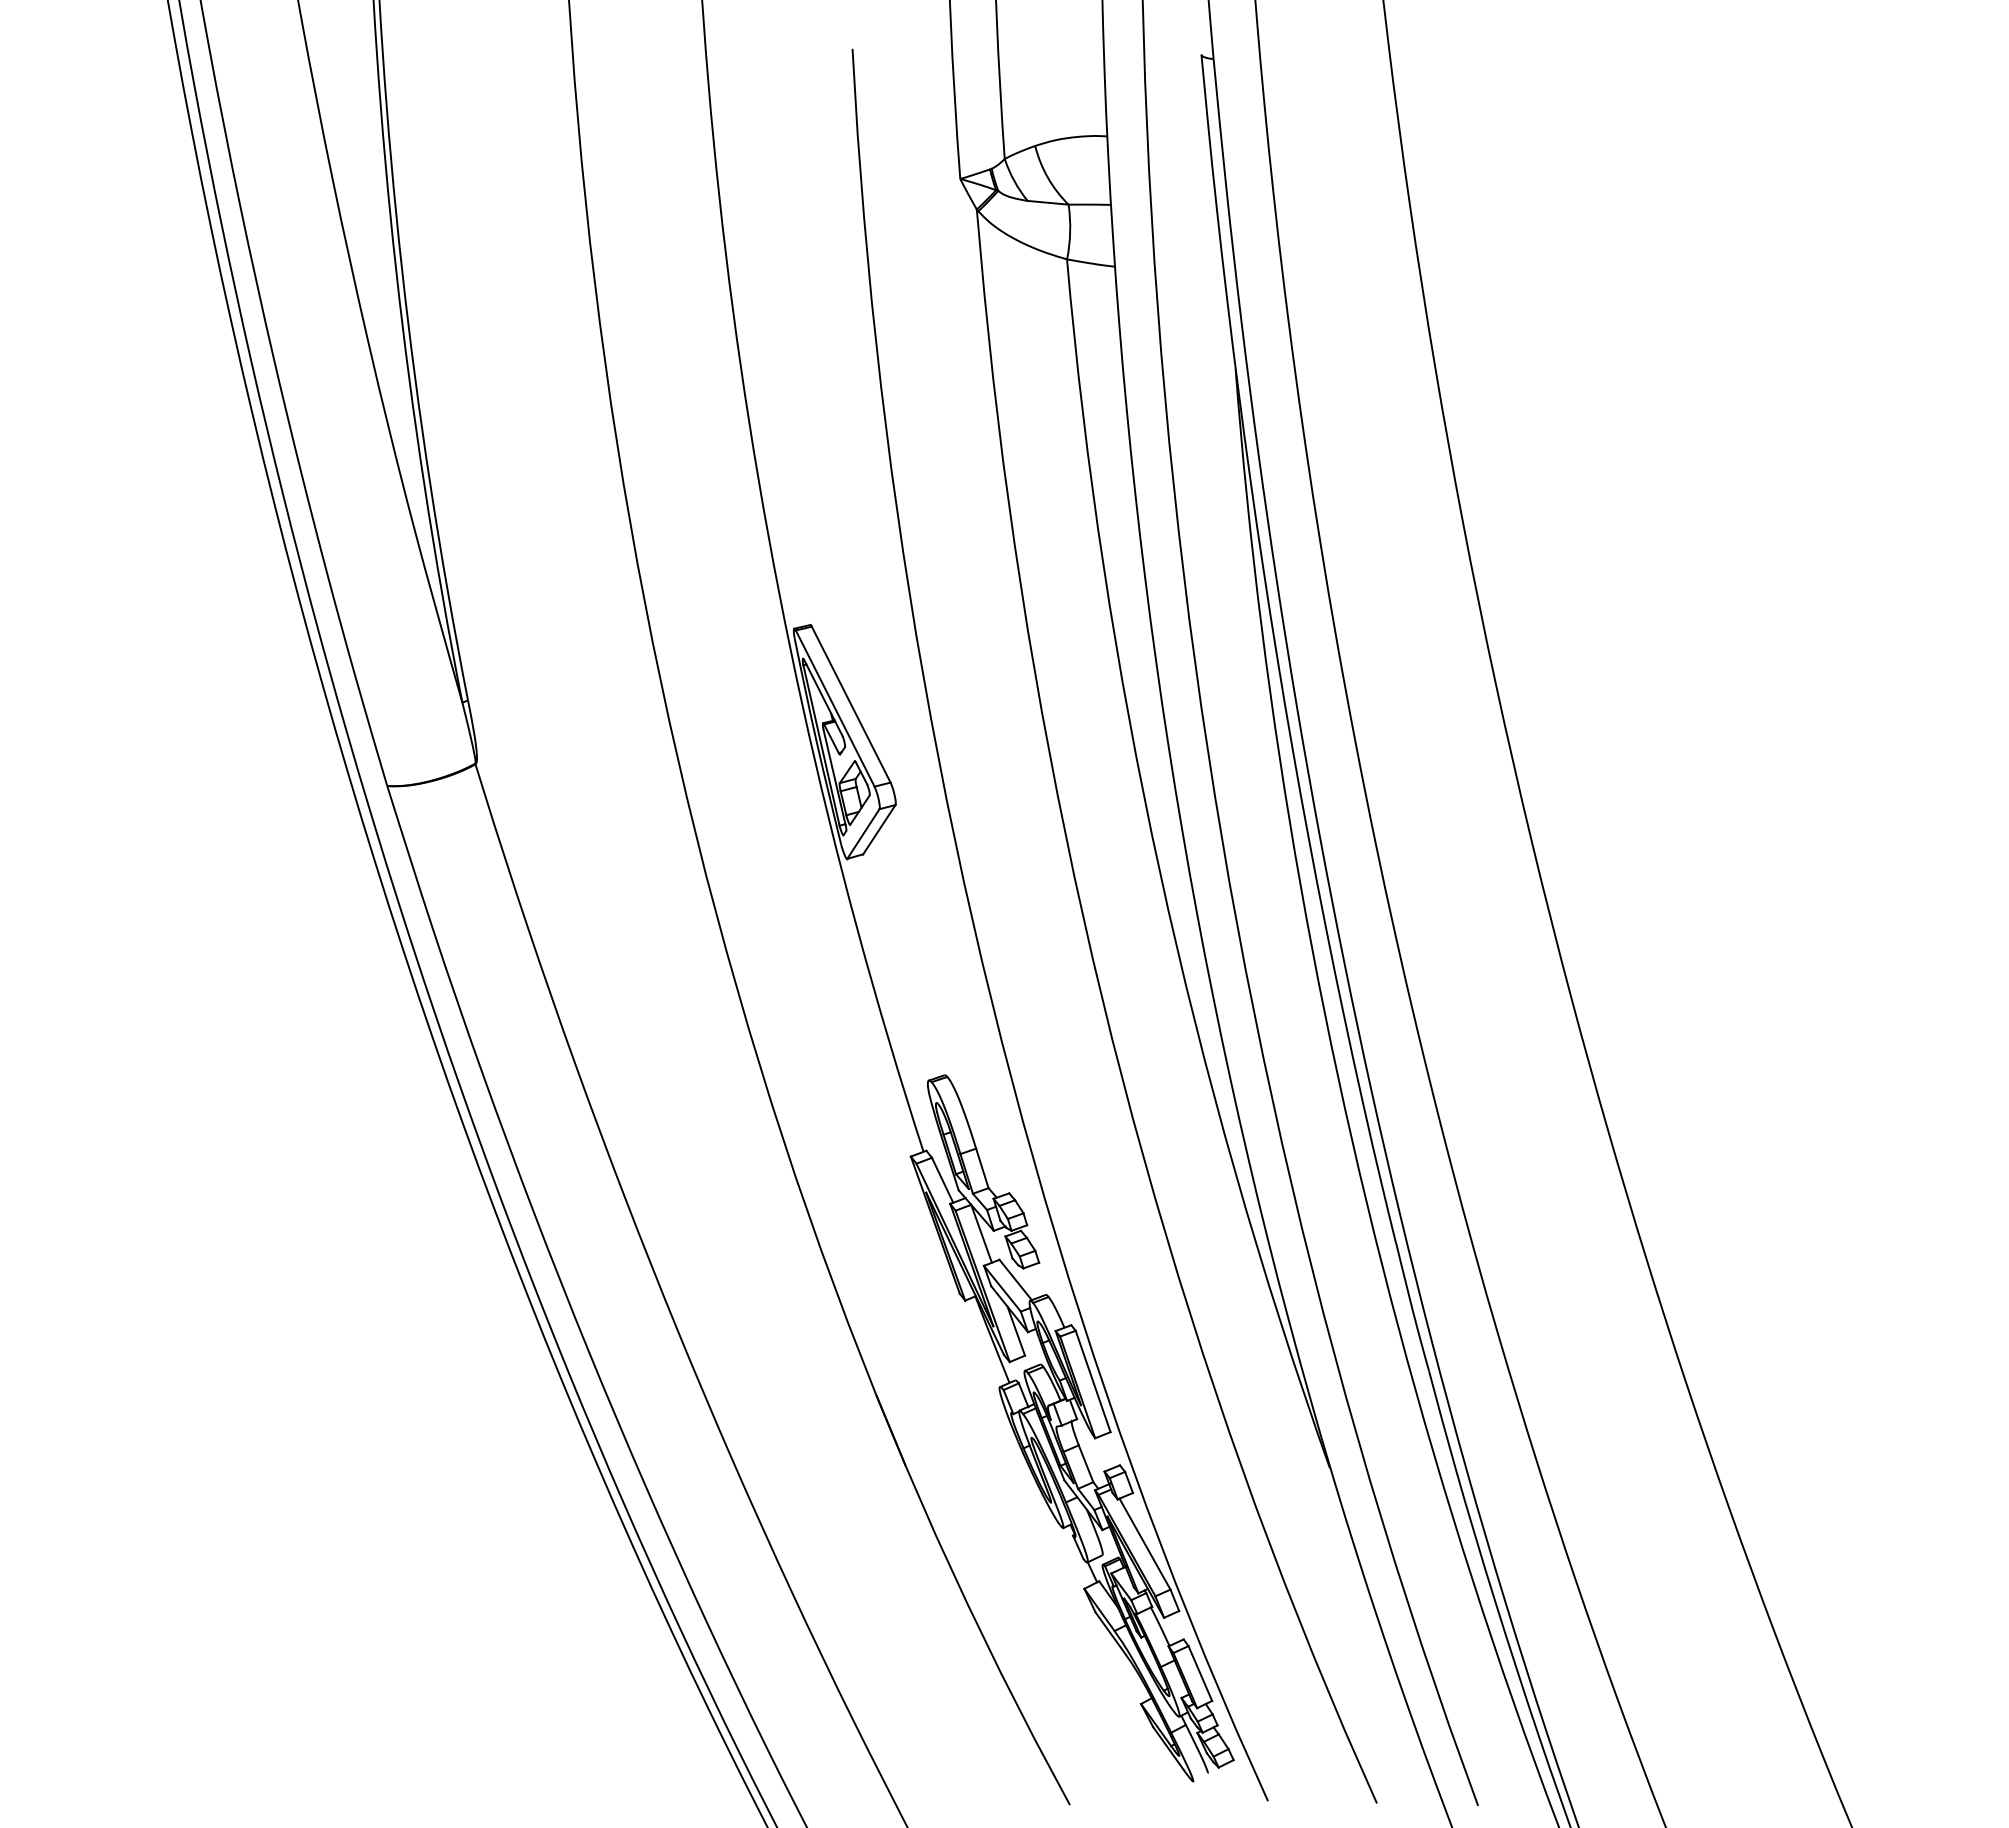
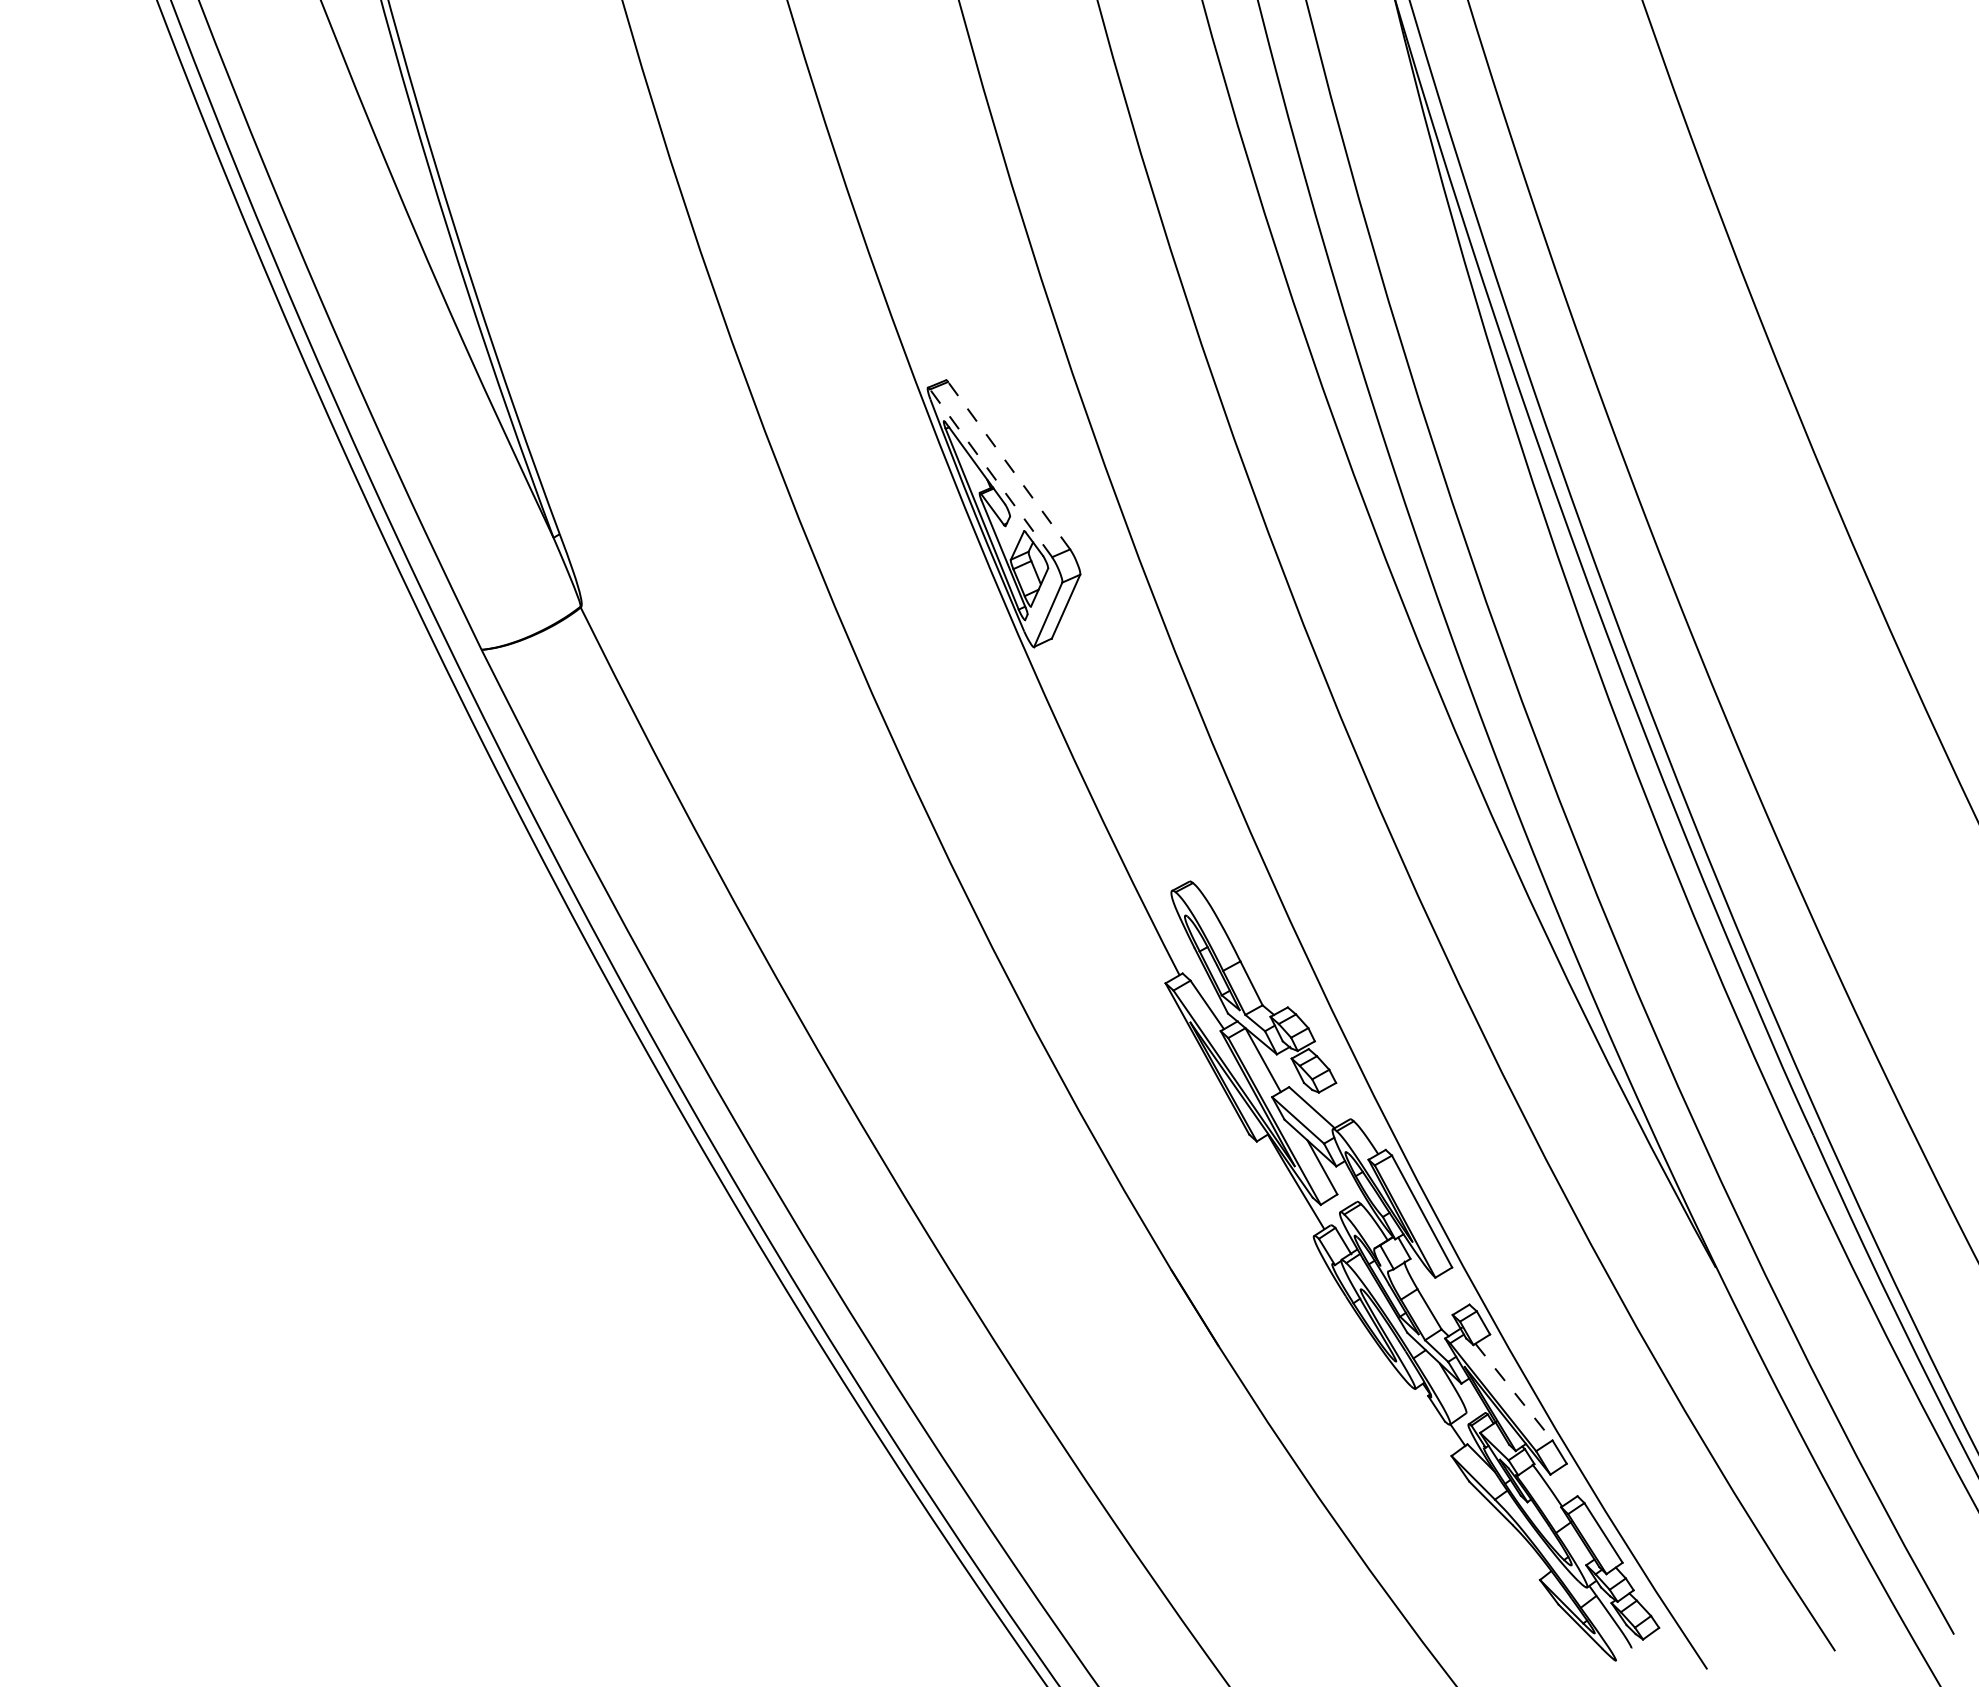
line: (850, 704) -> (1008, 465), solid -> dashed
line: (834, 708) -> (990, 473), solid -> dashed
line: (1145, 1544) -> (1514, 1392), solid -> dashed

